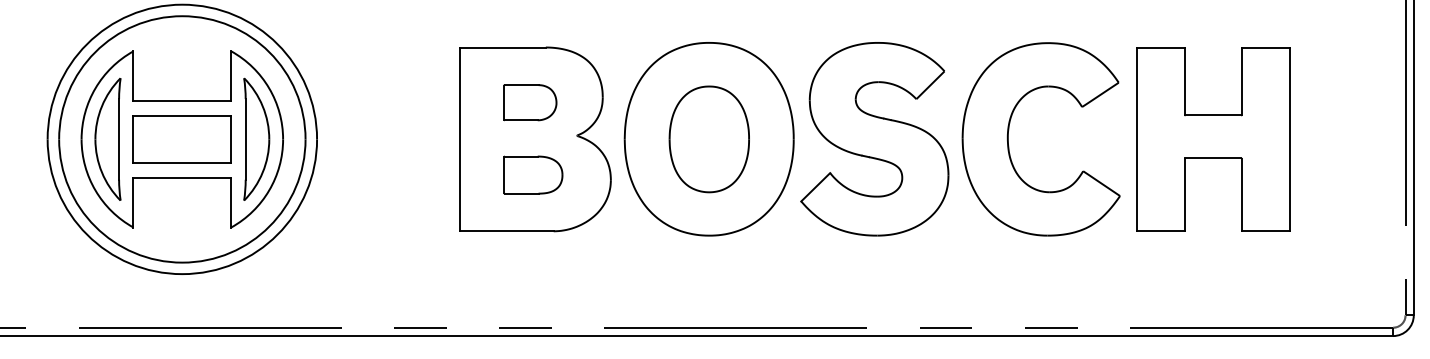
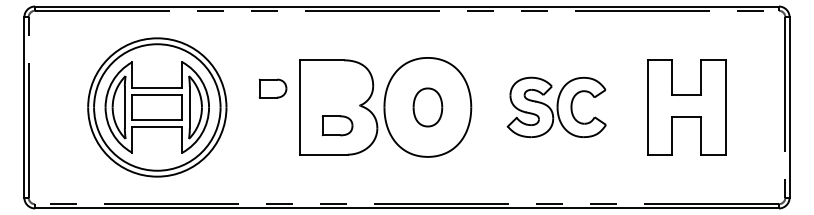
part: (529, 102) -> (272, 88), moved
part: (708, 139) -> (427, 107), size x0.7
part: (959, 139) -> (556, 107), size x0.6

